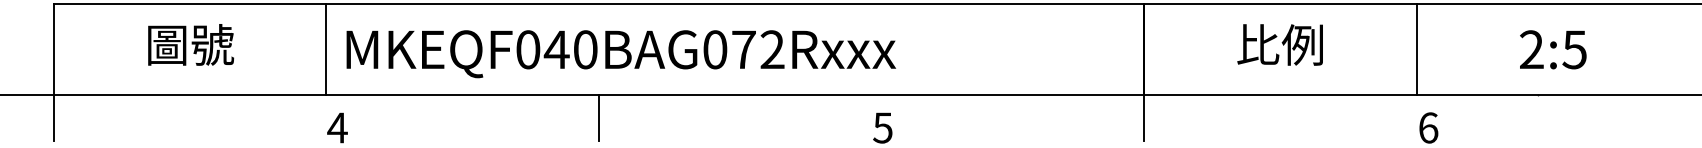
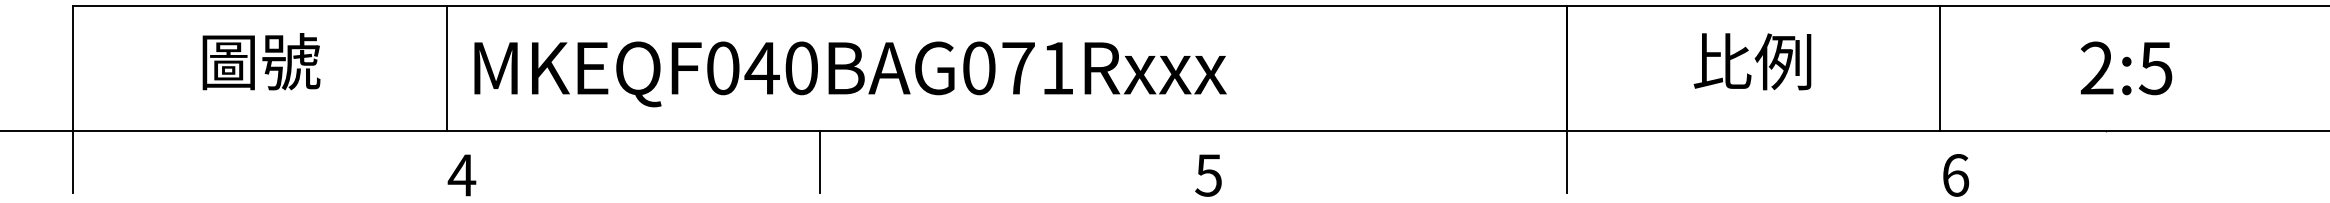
text: (772, 49) -> (1057, 67), MKEQF040BAG072Rxxx -> MKEQF040BAG071Rxxx

